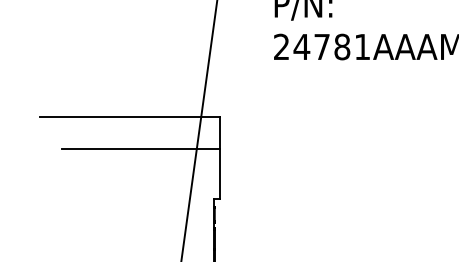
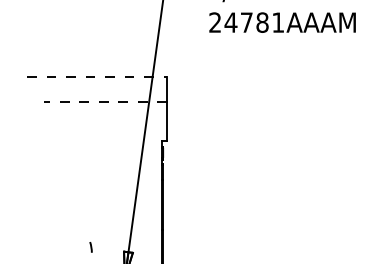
line: (130, 117) -> (97, 77), solid -> dashed
line: (140, 148) -> (105, 101), solid -> dashed

